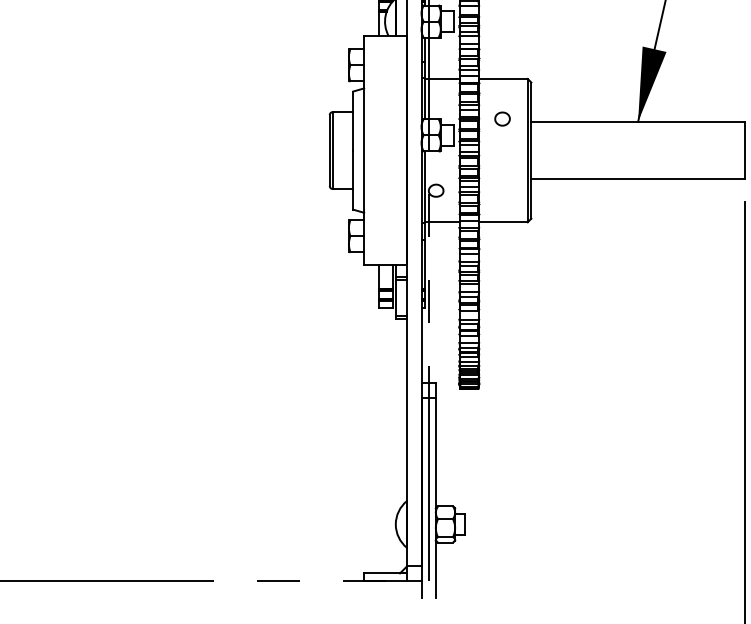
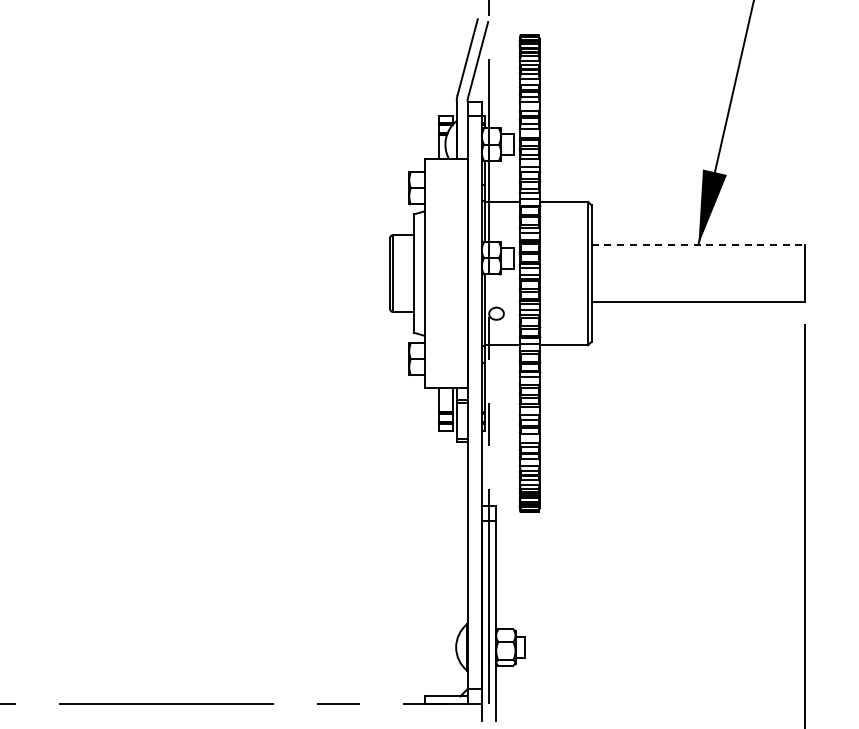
part: (502, 118) -> (562, 241), removed
line: (638, 121) -> (698, 244), solid -> dashed

